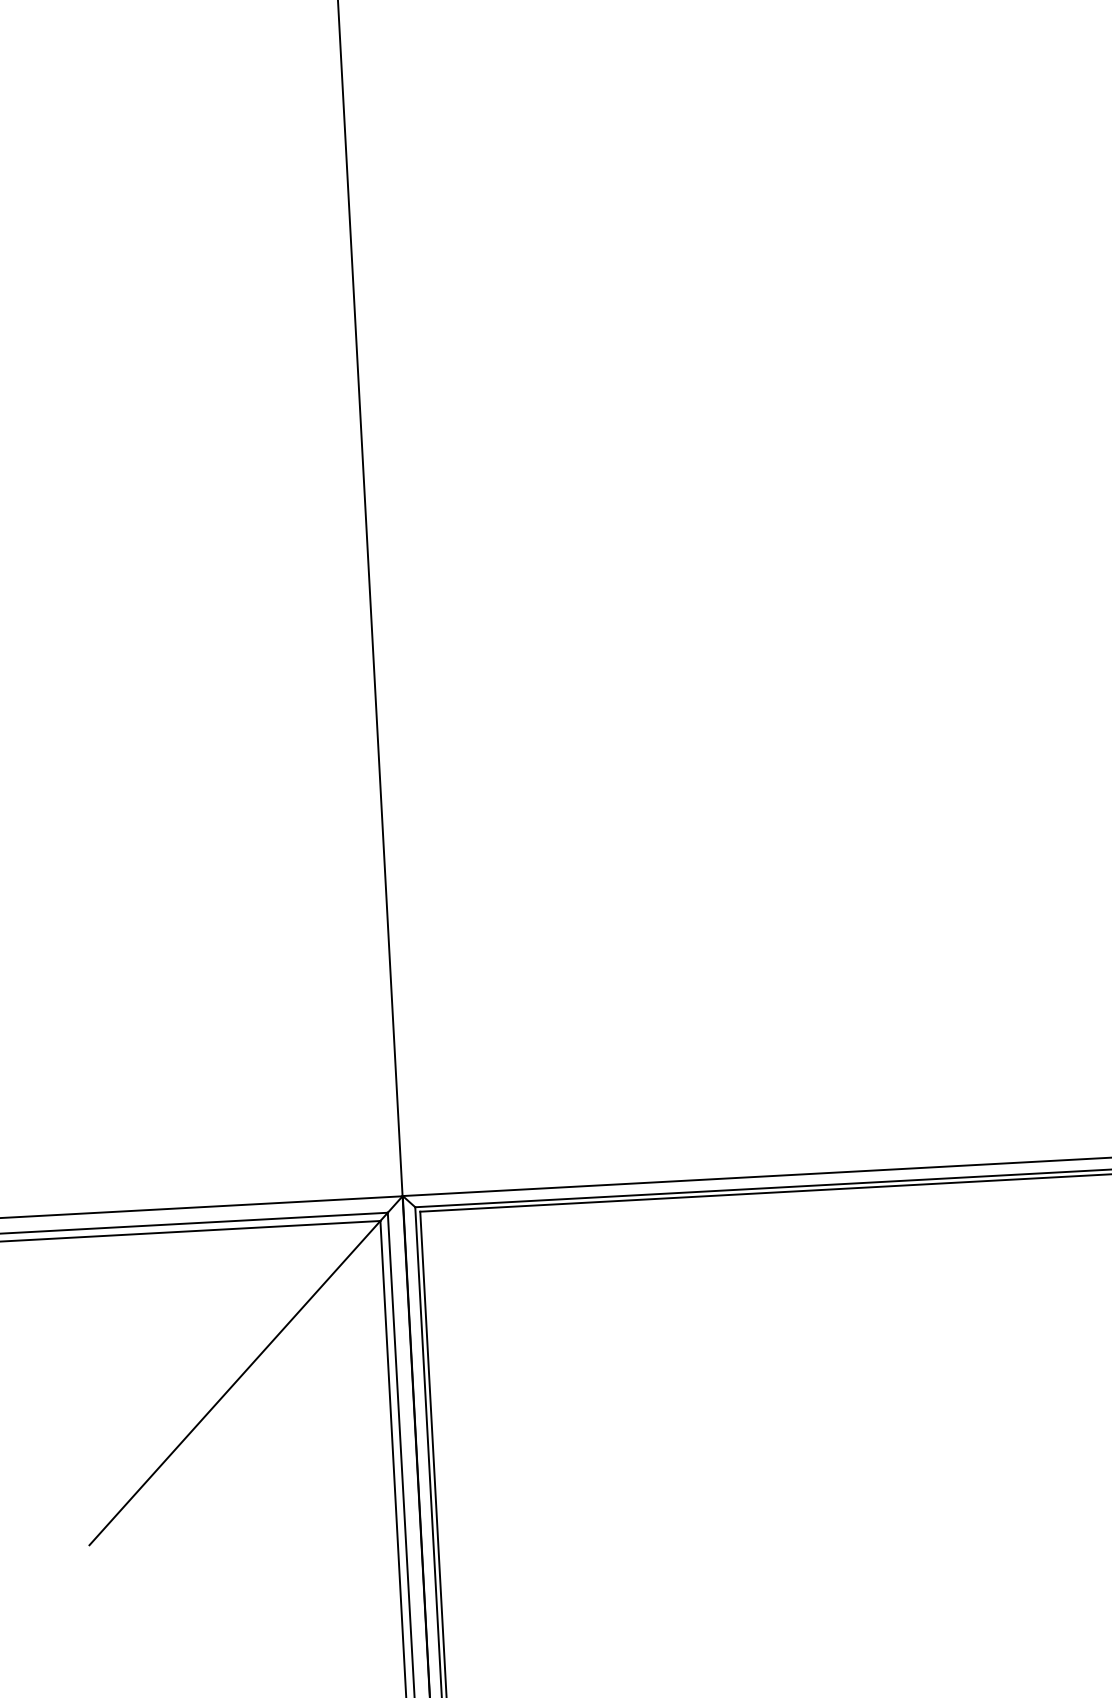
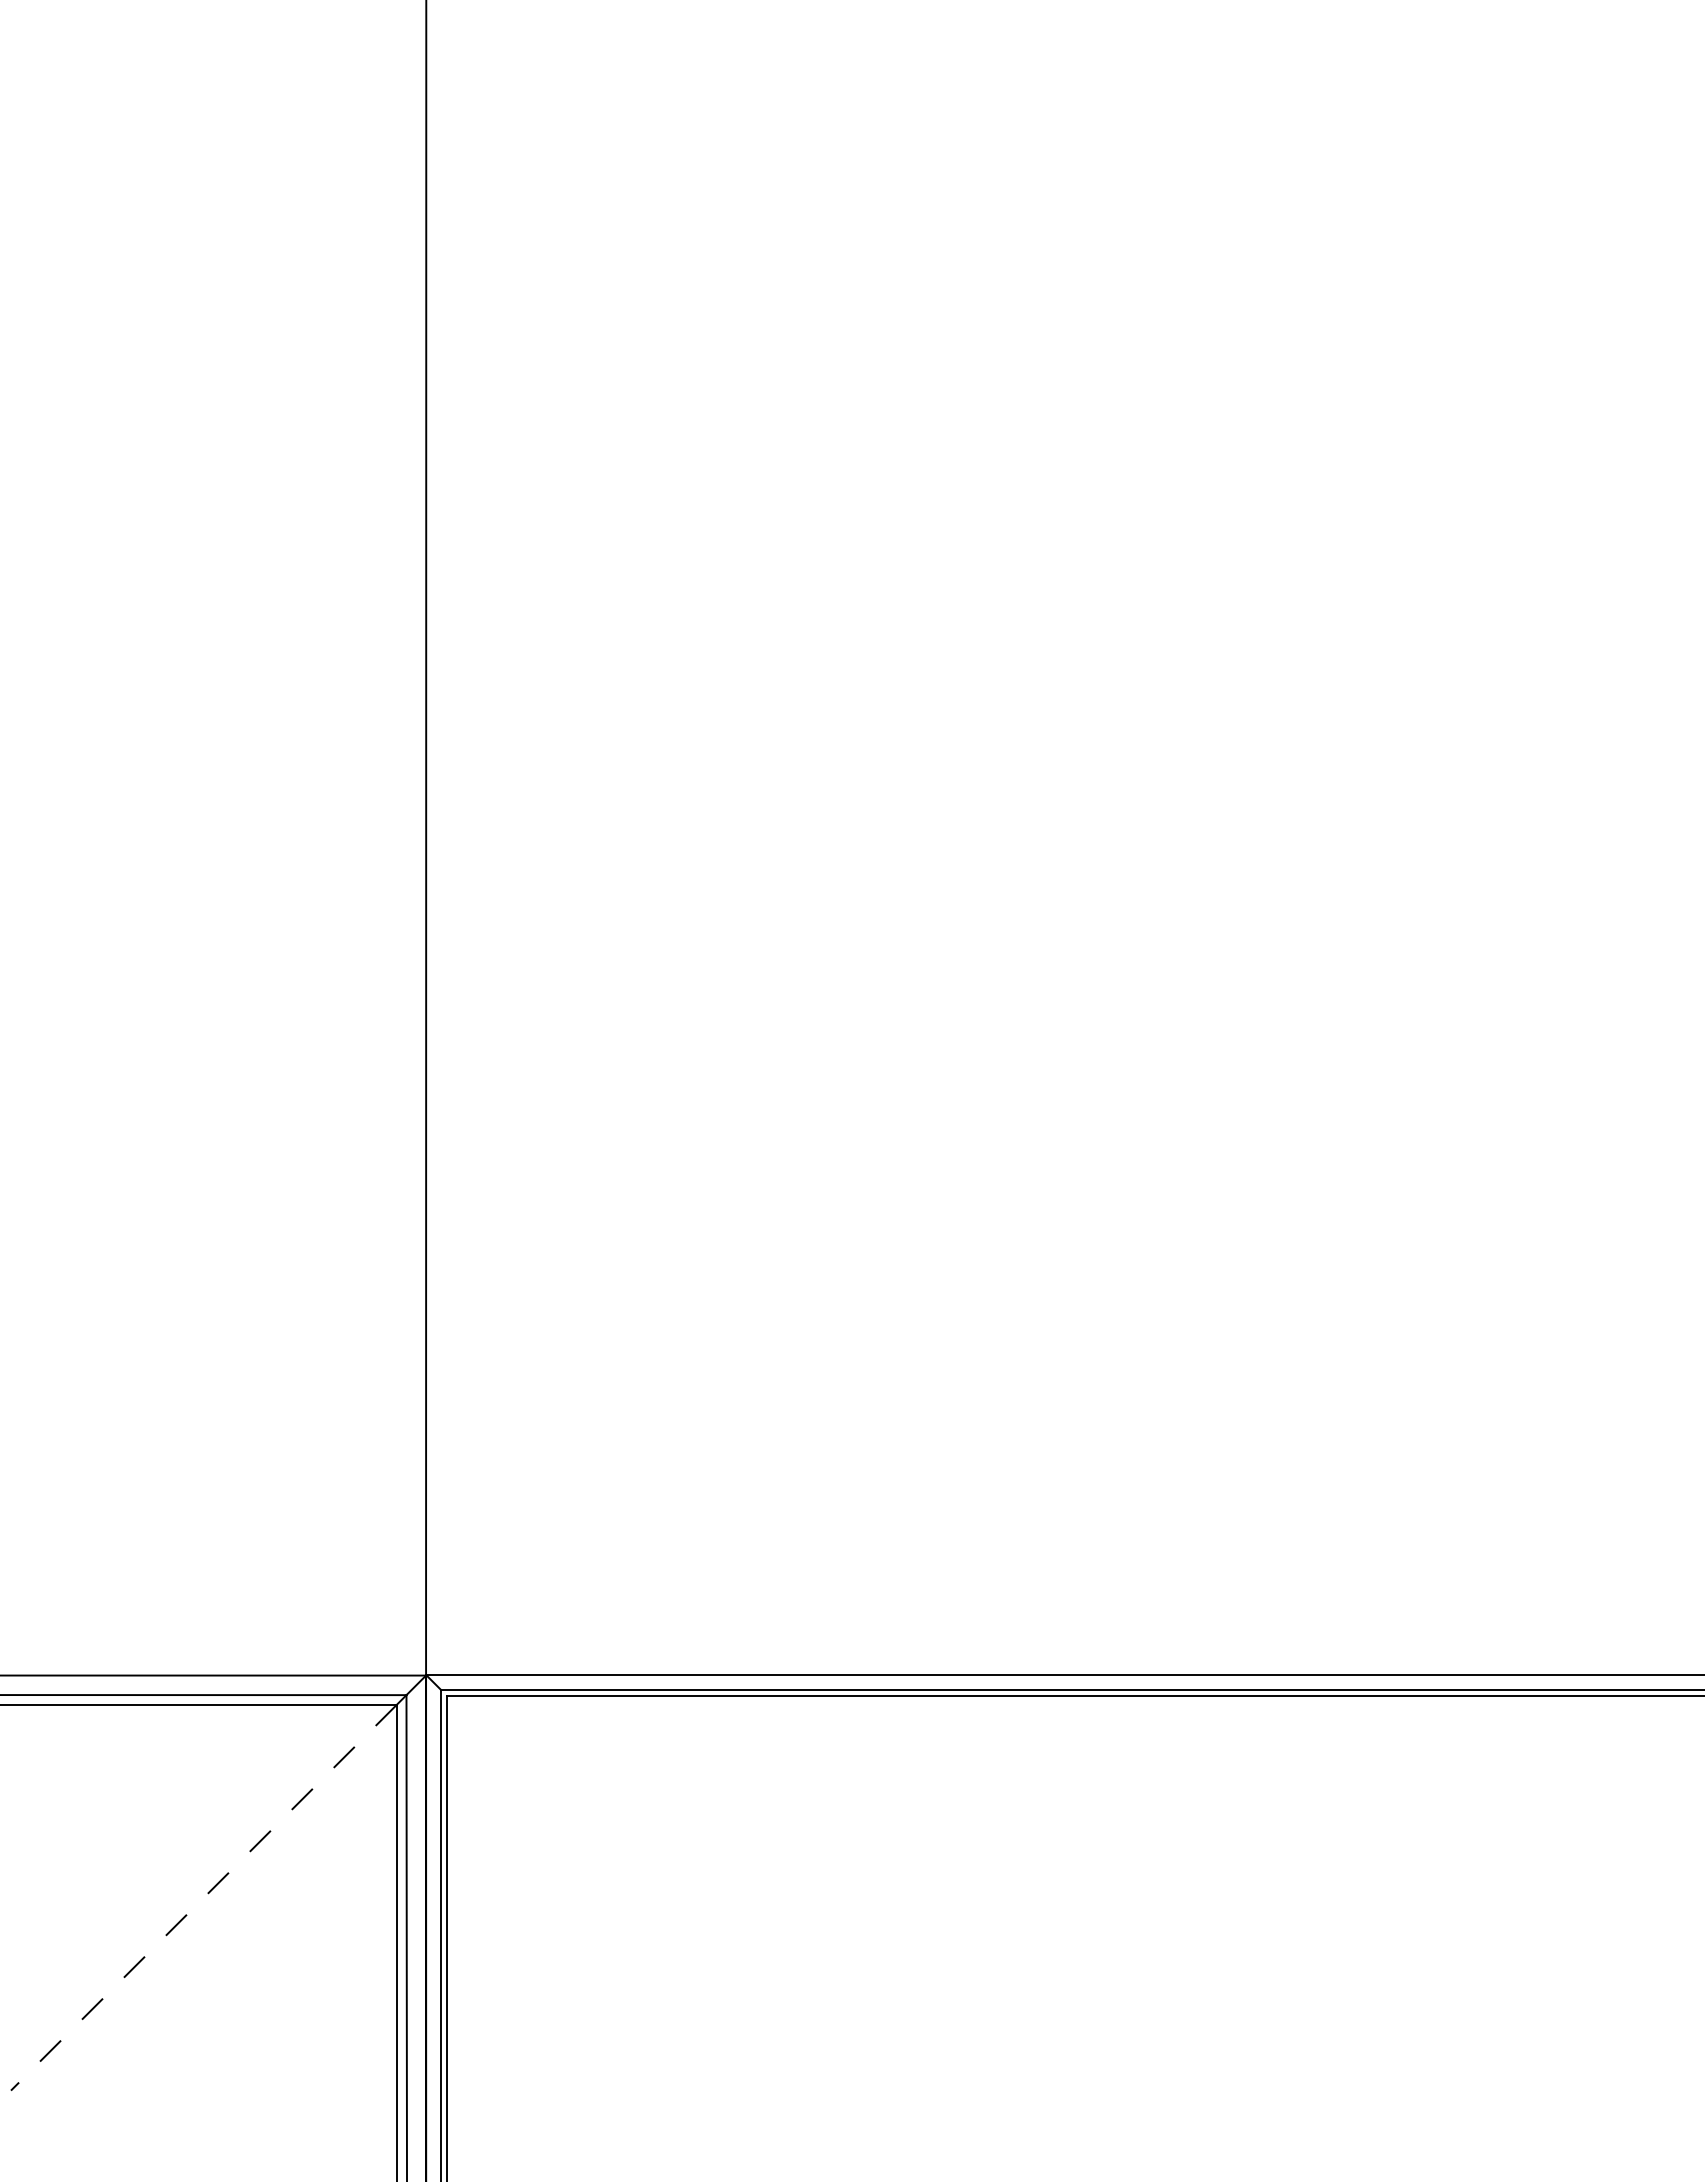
line: (234, 1382) -> (203, 1897), solid -> dashed

